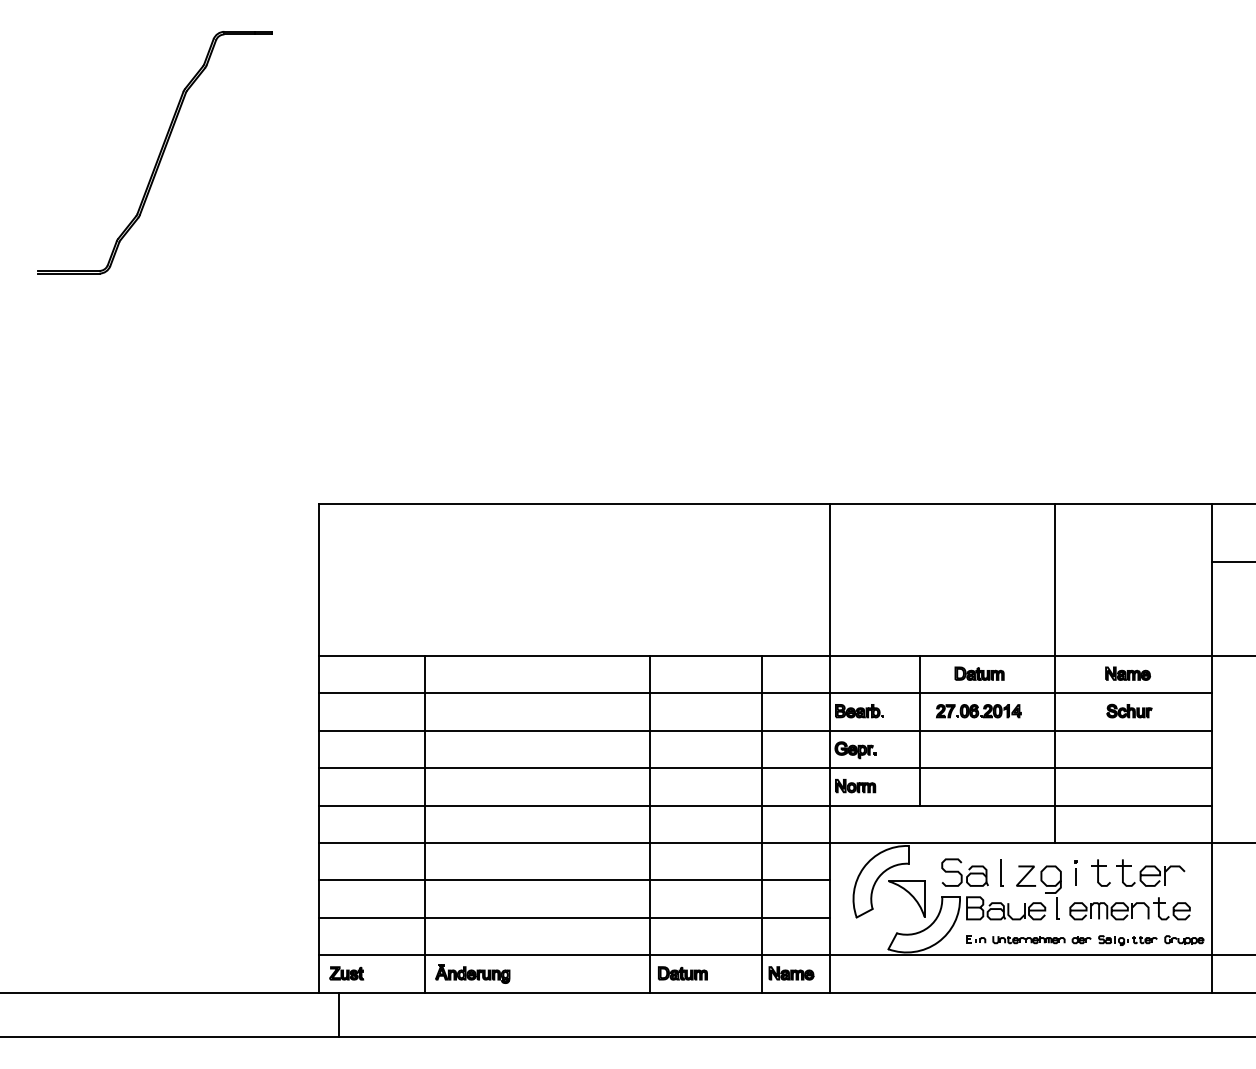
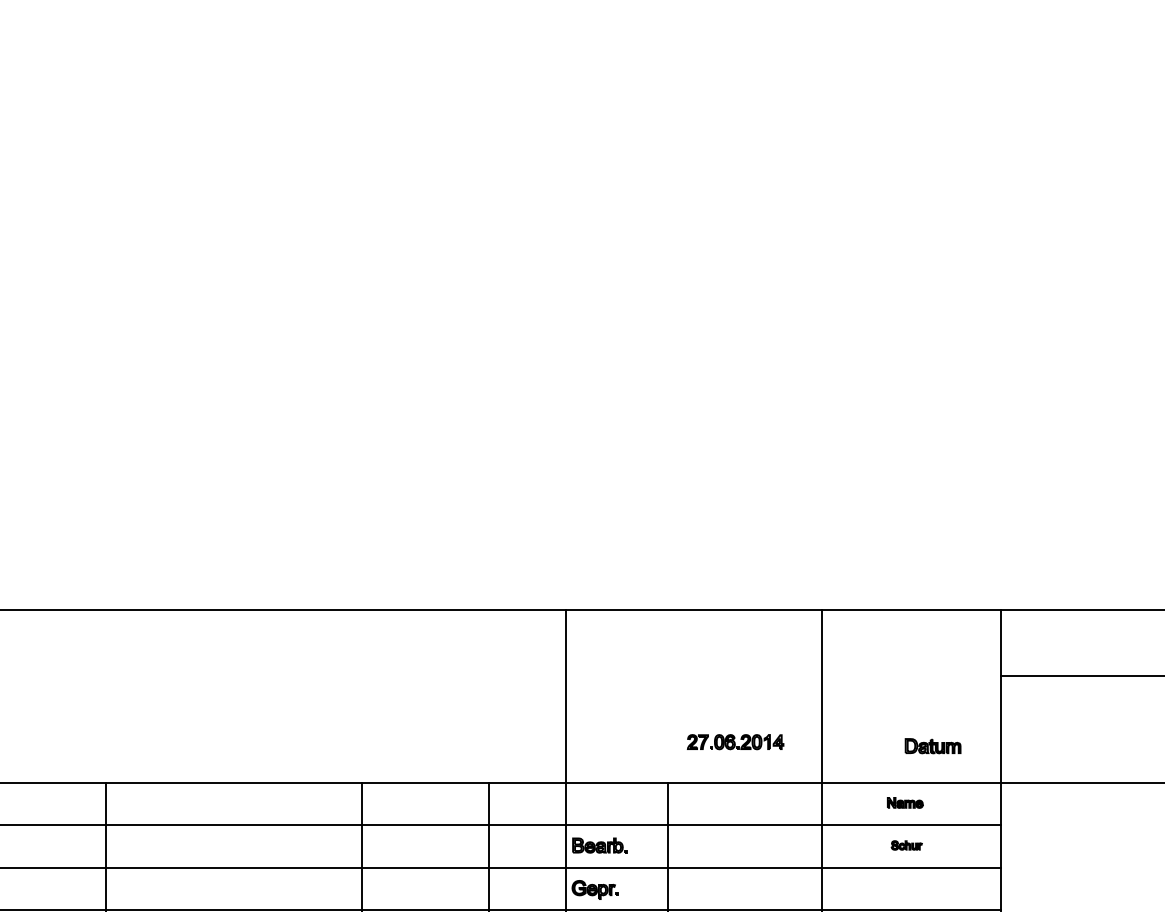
part: (979, 673) -> (932, 745), moved
part: (1128, 673) -> (905, 802), size x0.7
part: (1129, 710) -> (906, 844), size x0.6
part: (978, 711) -> (735, 742), moved

